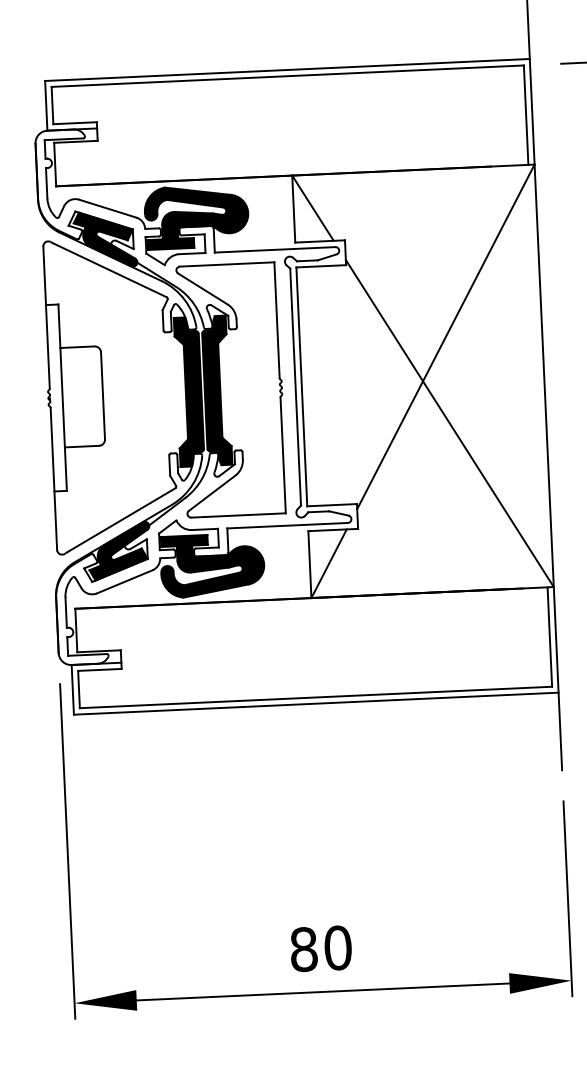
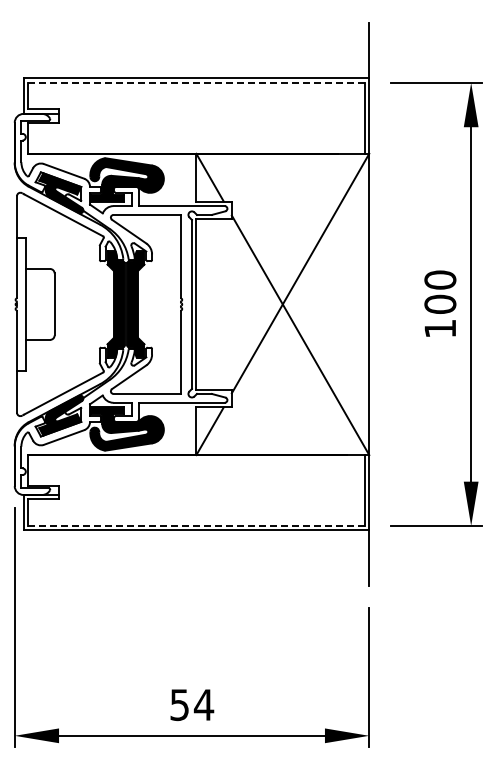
line: (287, 75) -> (196, 82), solid -> dashed
line: (316, 696) -> (196, 525), solid -> dashed
text: (321, 949) -> (192, 705), 80 -> 54

